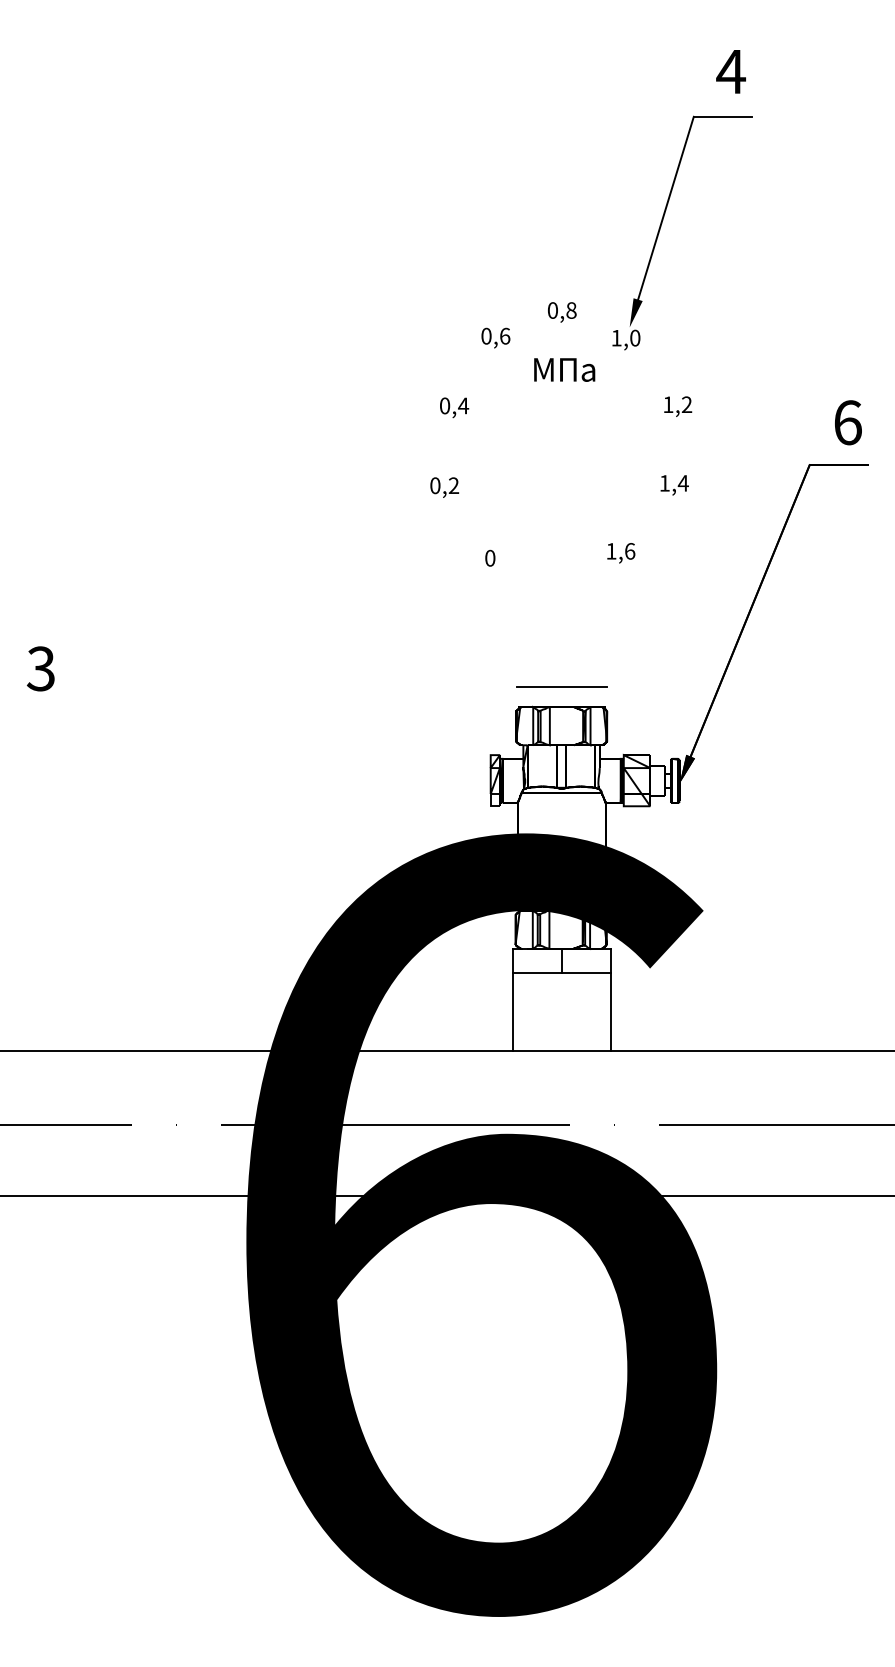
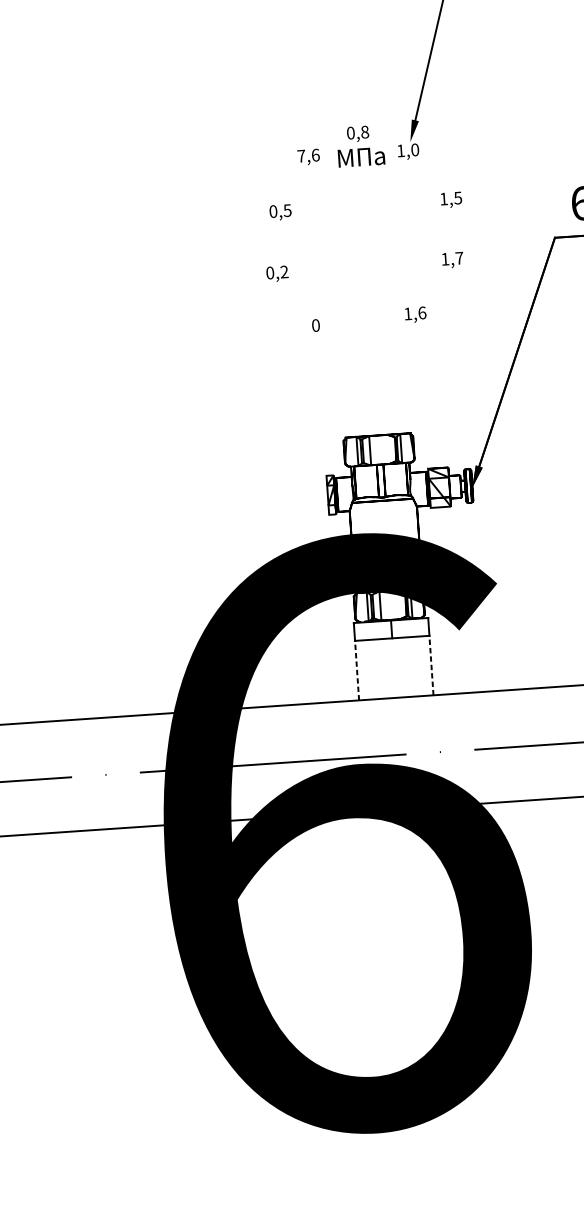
text: (486, 335) -> (301, 155), 0,6 -> 7,6
text: (564, 369) -> (361, 156), moved
text: (686, 404) -> (457, 197), 1,2 -> 1,5
text: (463, 405) -> (287, 210), 0,4 -> 0,5
text: (682, 483) -> (458, 258), 1,4 -> 1,7
line: (561, 687) -> (377, 420), removed
line: (513, 1011) -> (357, 670), solid -> dashed
line: (610, 1011) -> (431, 665), solid -> dashed

